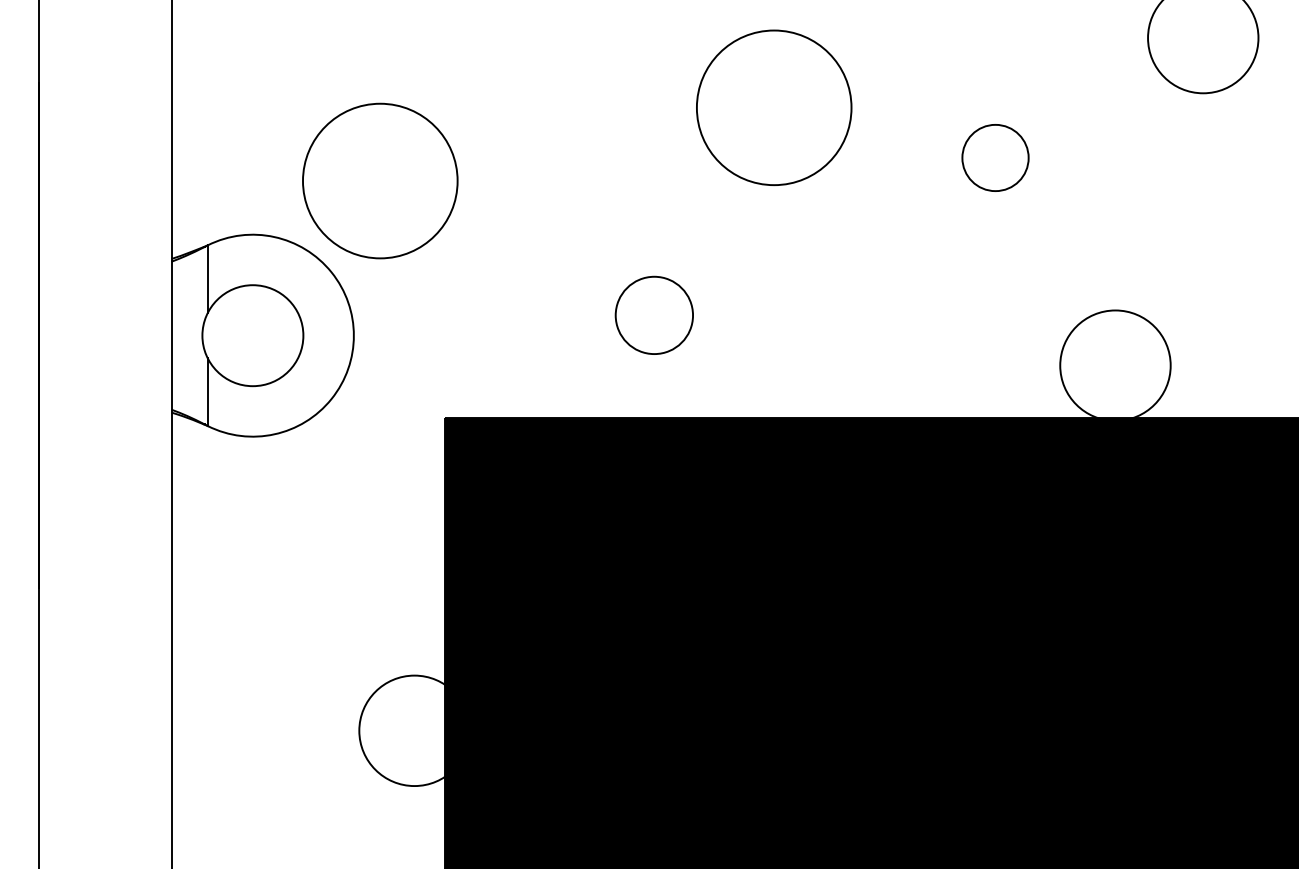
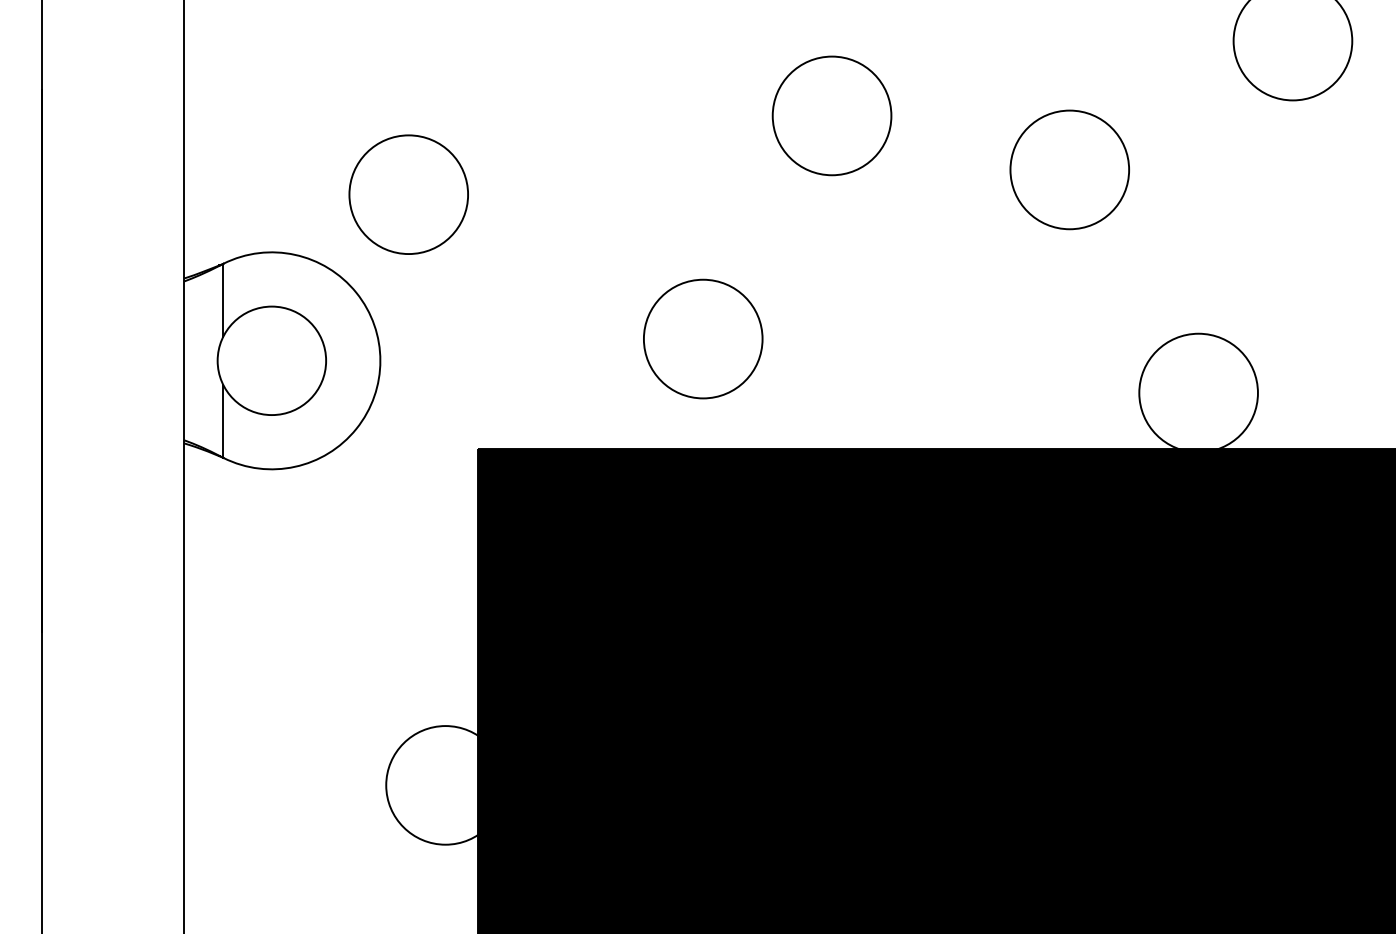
circle: (774, 107) -> (832, 115), size x0.71
circle: (995, 157) -> (1069, 169), size x1.67
circle: (380, 180) -> (408, 194), size x0.71
circle: (654, 315) -> (703, 339), size x1.43

